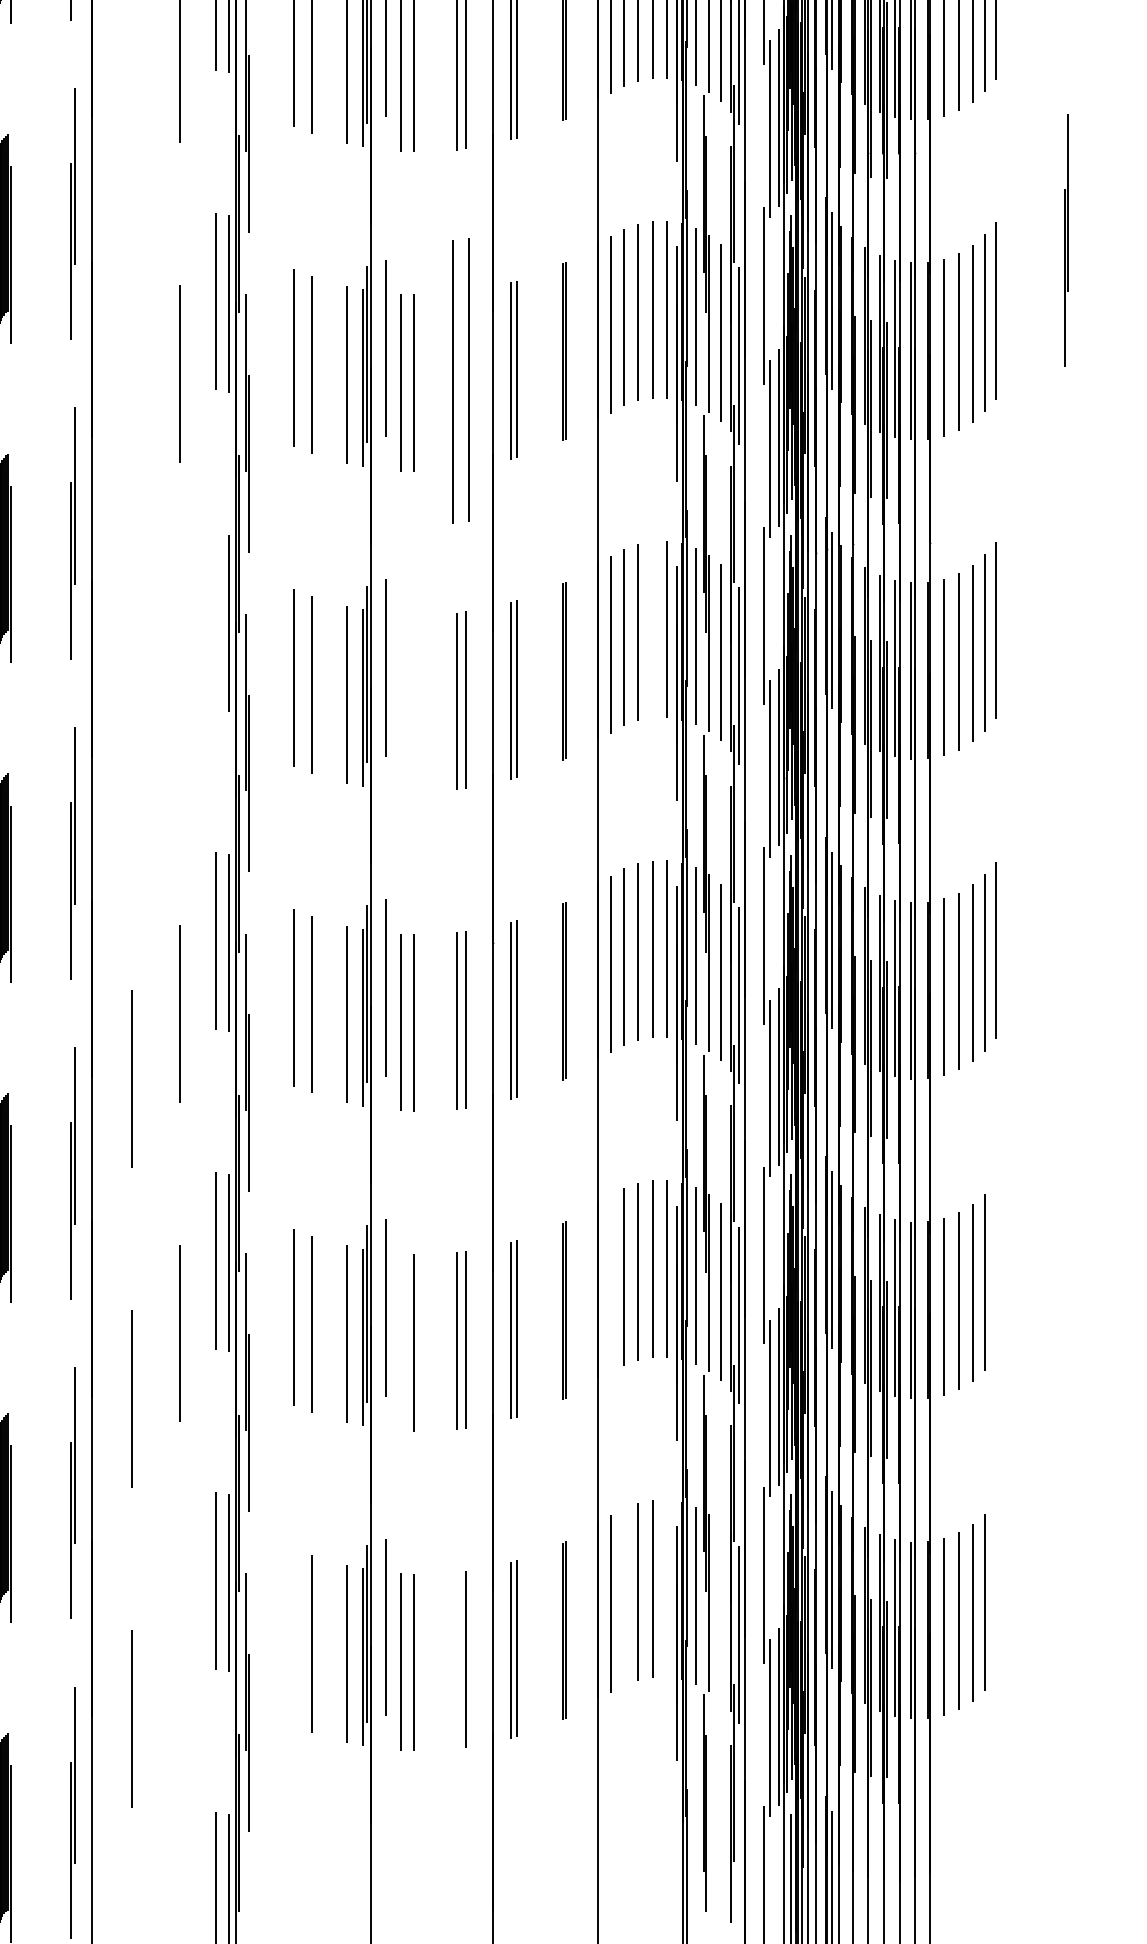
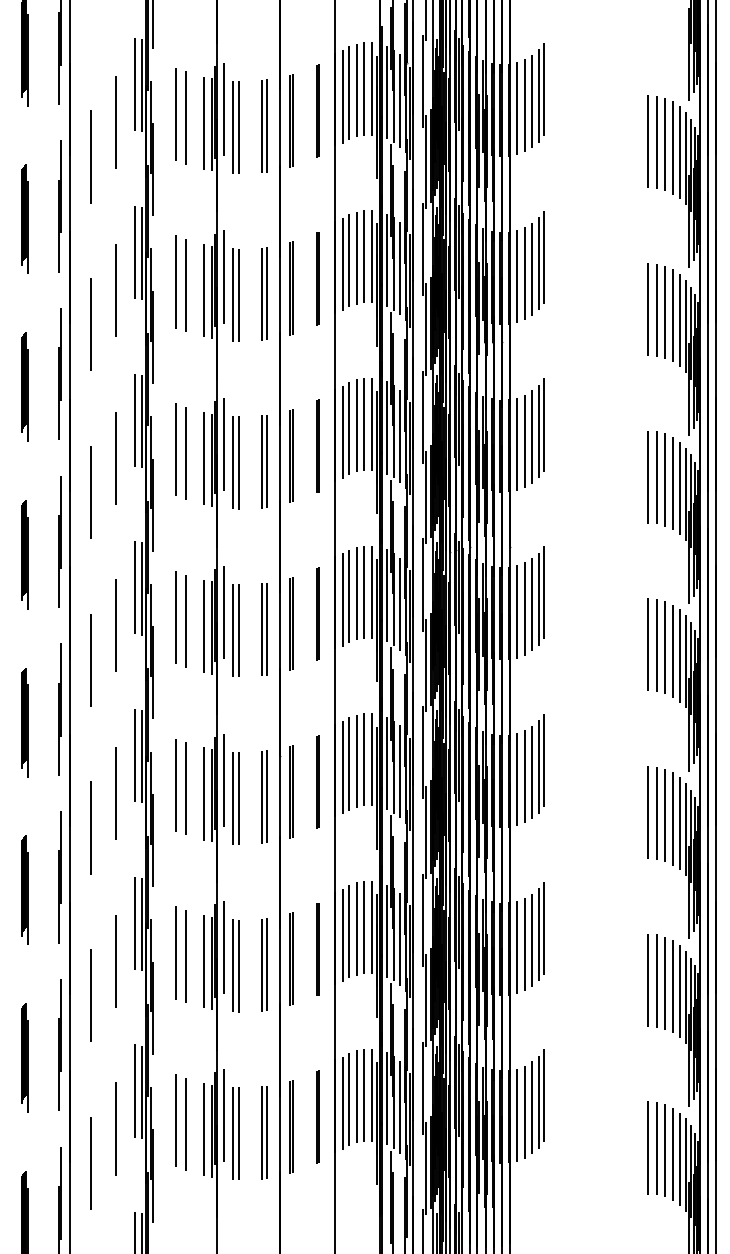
line: (132, 119) -> (91, 324), added
part: (1064, 239) -> (580, 387), removed
part: (462, 380) -> (264, 461), size x0.62
line: (130, 439) -> (90, 492), added
line: (216, 620) -> (135, 587), added
line: (653, 628) -> (364, 591), added
line: (178, 693) -> (115, 625), added
part: (407, 702) -> (235, 630), added
line: (132, 758) -> (91, 659), added
line: (996, 1269) -> (544, 927), added
line: (611, 1284) -> (342, 935), added
line: (401, 1341) -> (232, 965), added
line: (668, 1587) -> (372, 1094), added
line: (996, 1589) -> (544, 1095), added
line: (624, 1595) -> (349, 1098), added
line: (721, 1610) -> (400, 1106), added
line: (292, 1637) -> (175, 1120), added
line: (180, 1652) -> (116, 1128), added
line: (456, 1659) -> (261, 1132), added

